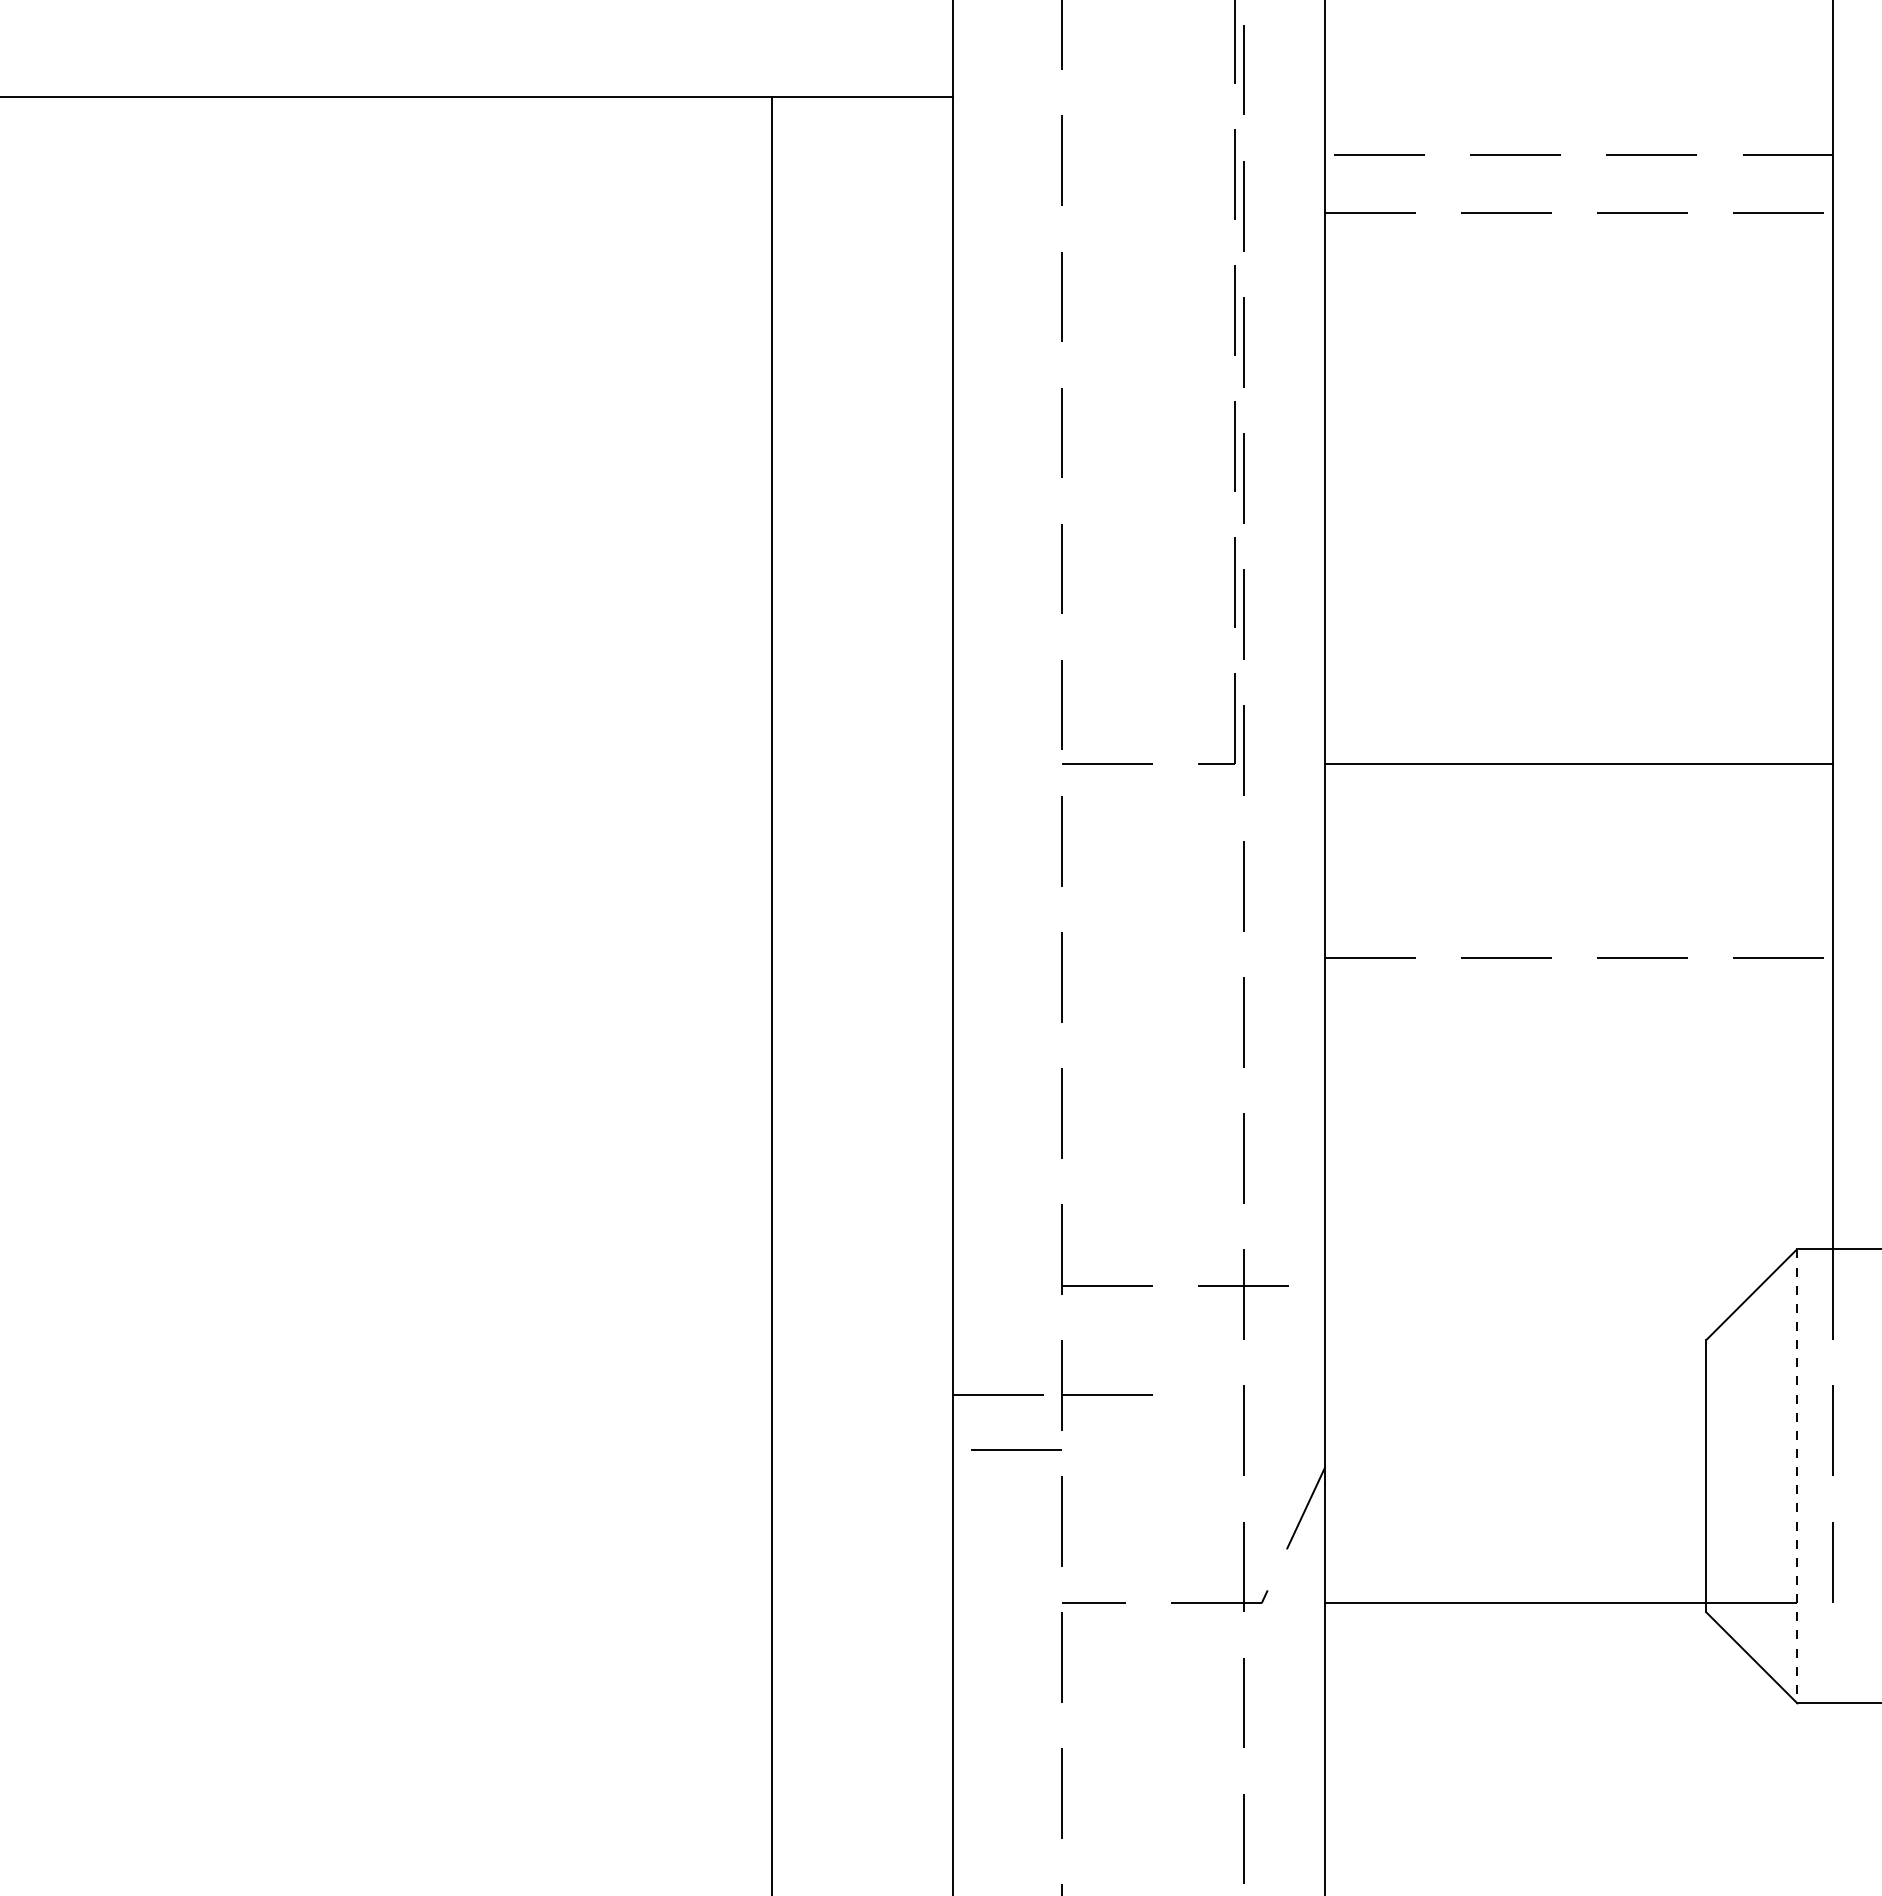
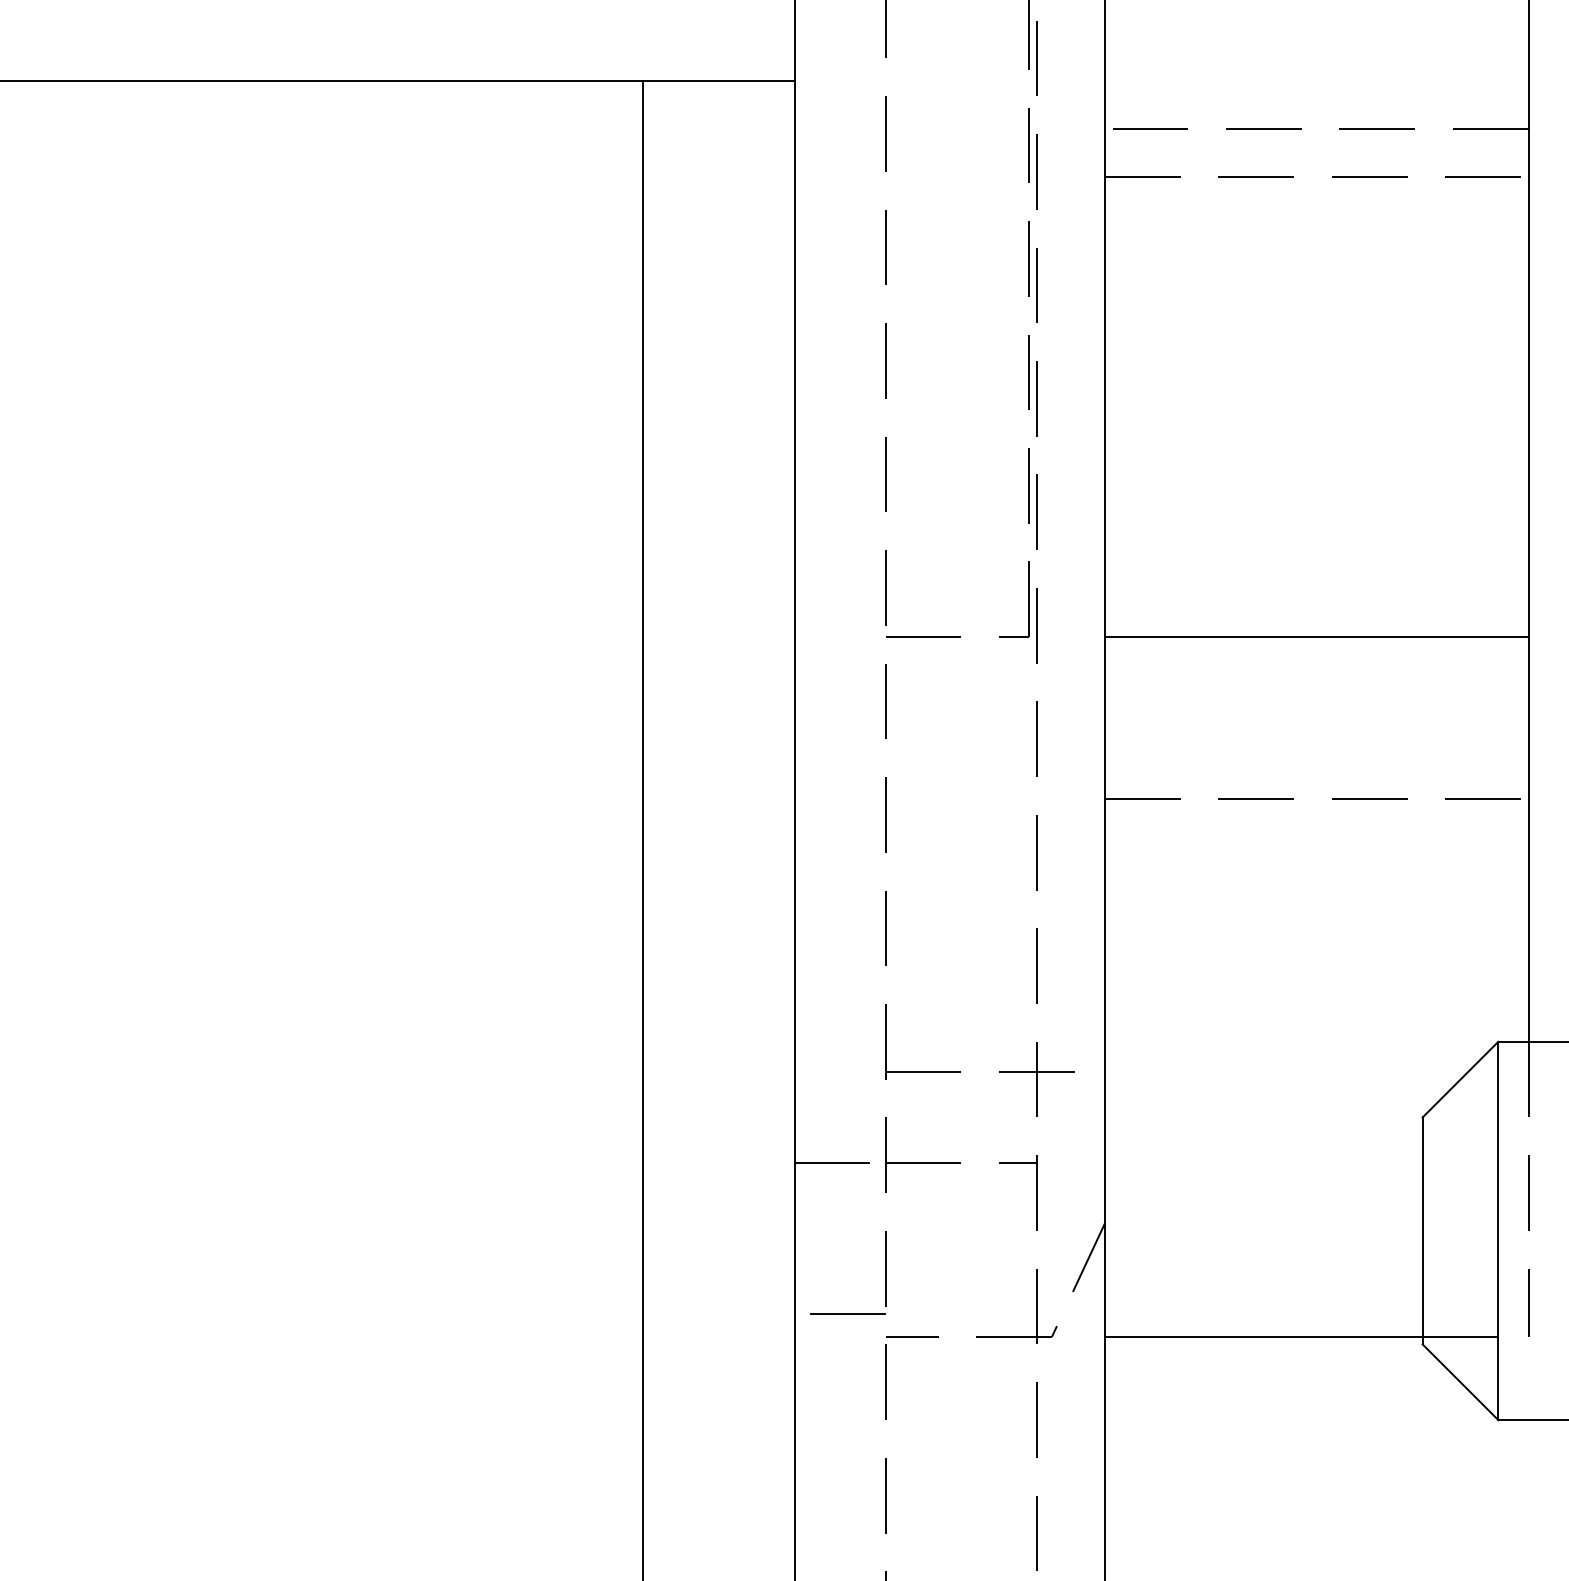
line: (1220, 1394) -> (1017, 1162), added
line: (1016, 1449) -> (847, 1313), moved
line: (1796, 1476) -> (1497, 1231), dashed -> solid

